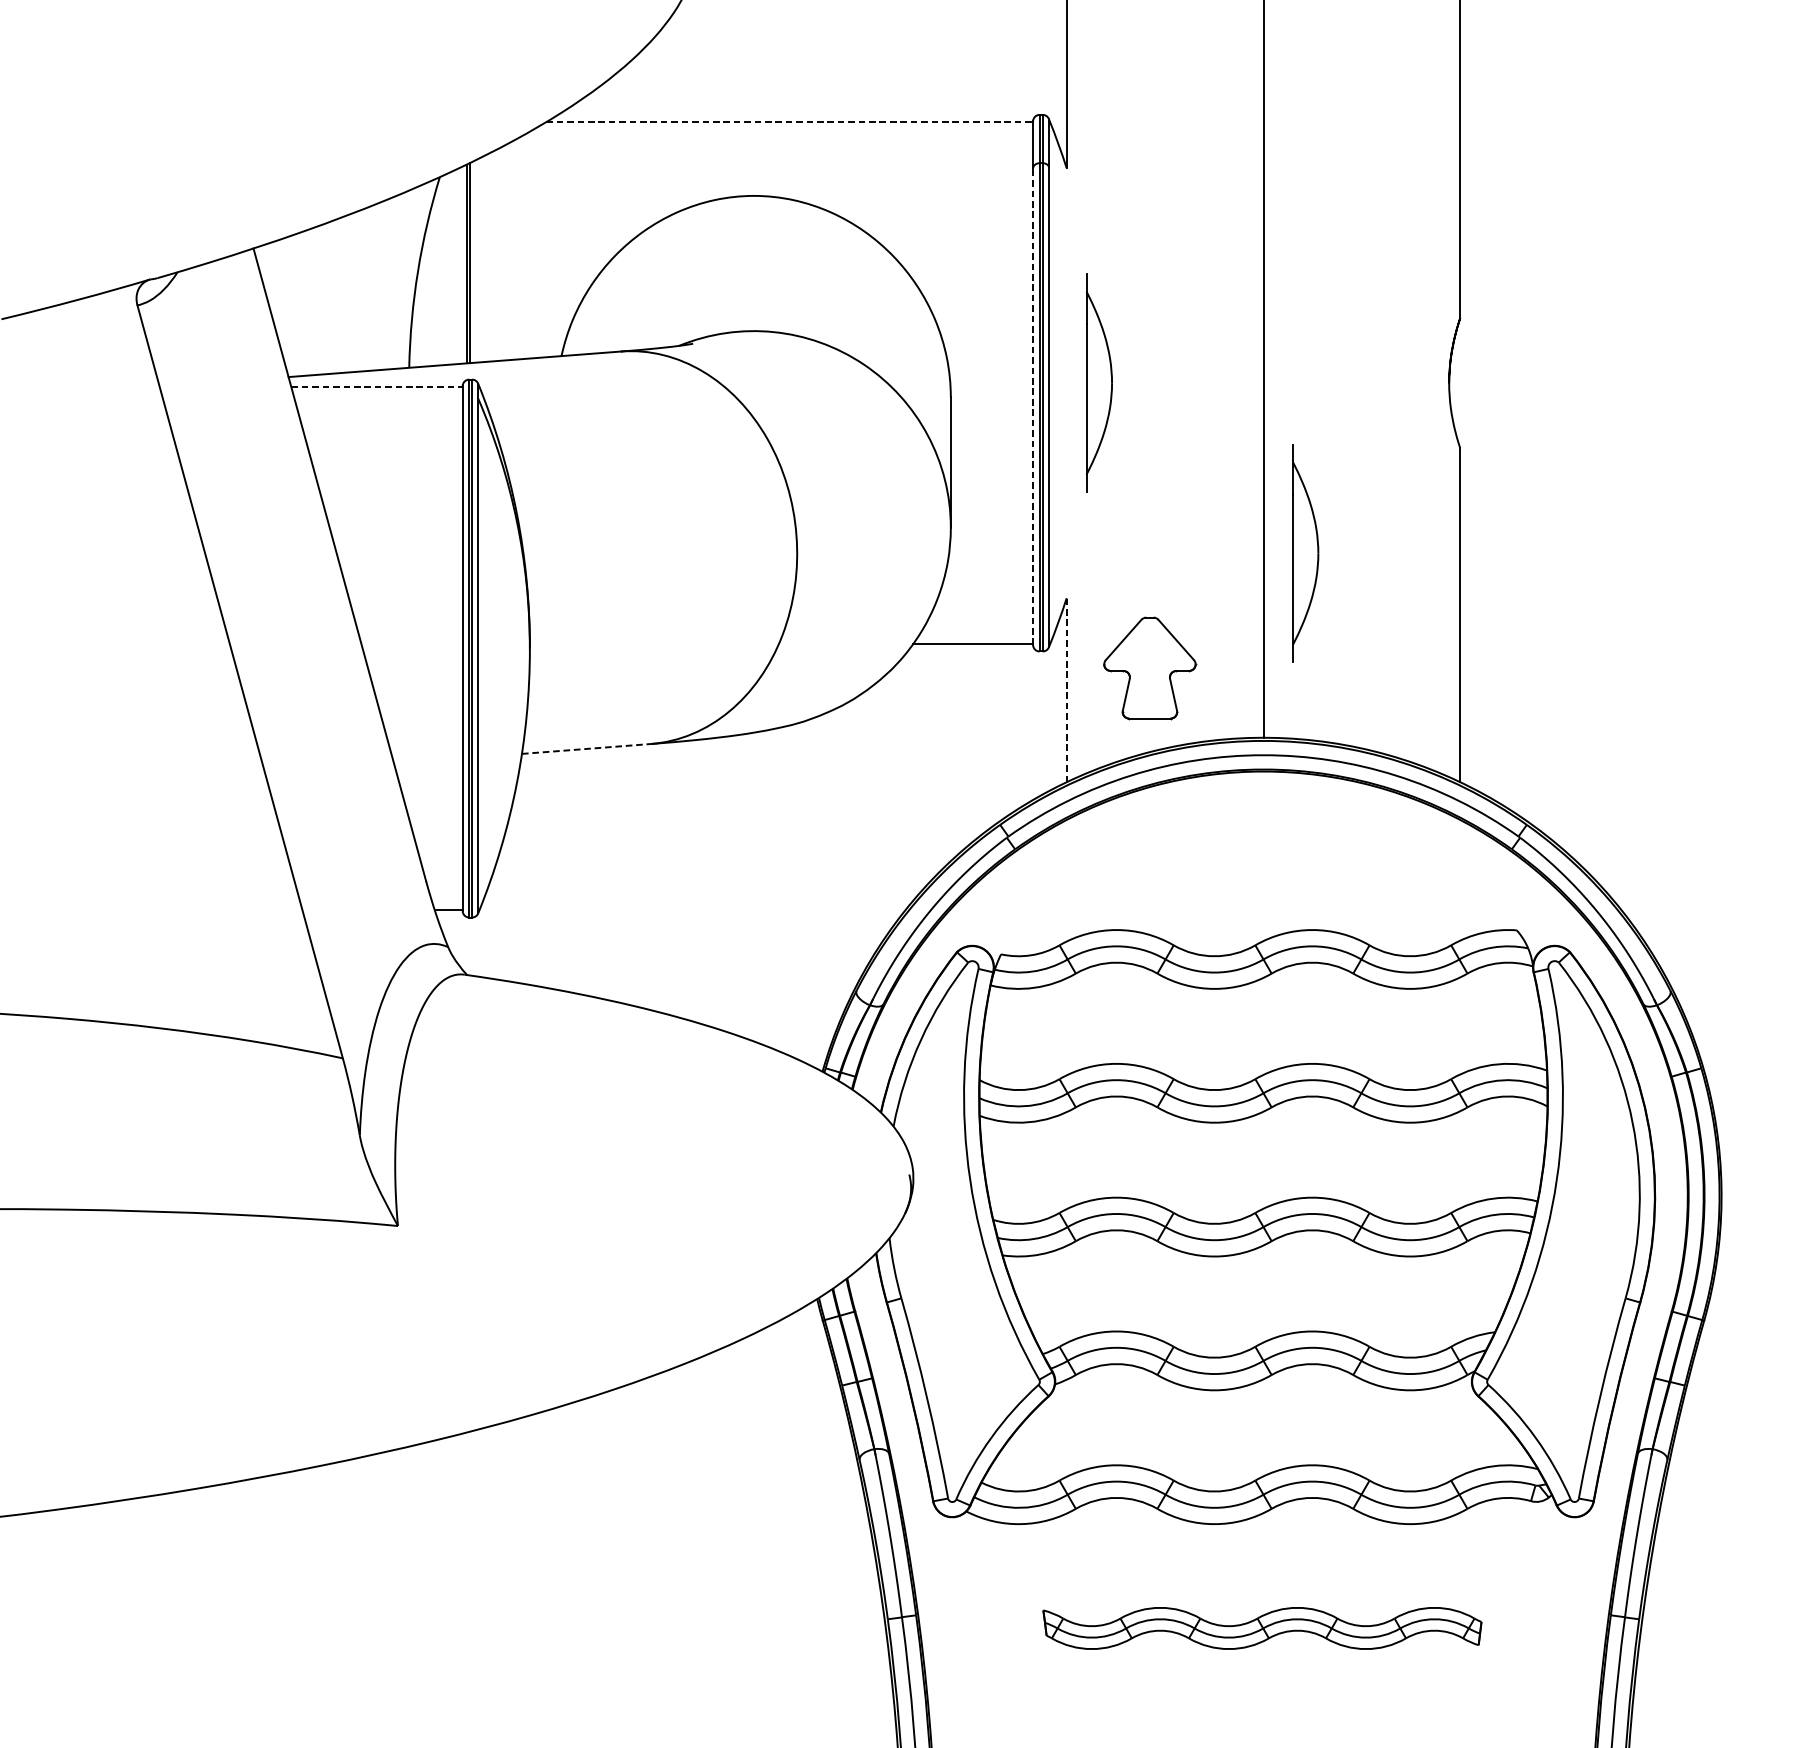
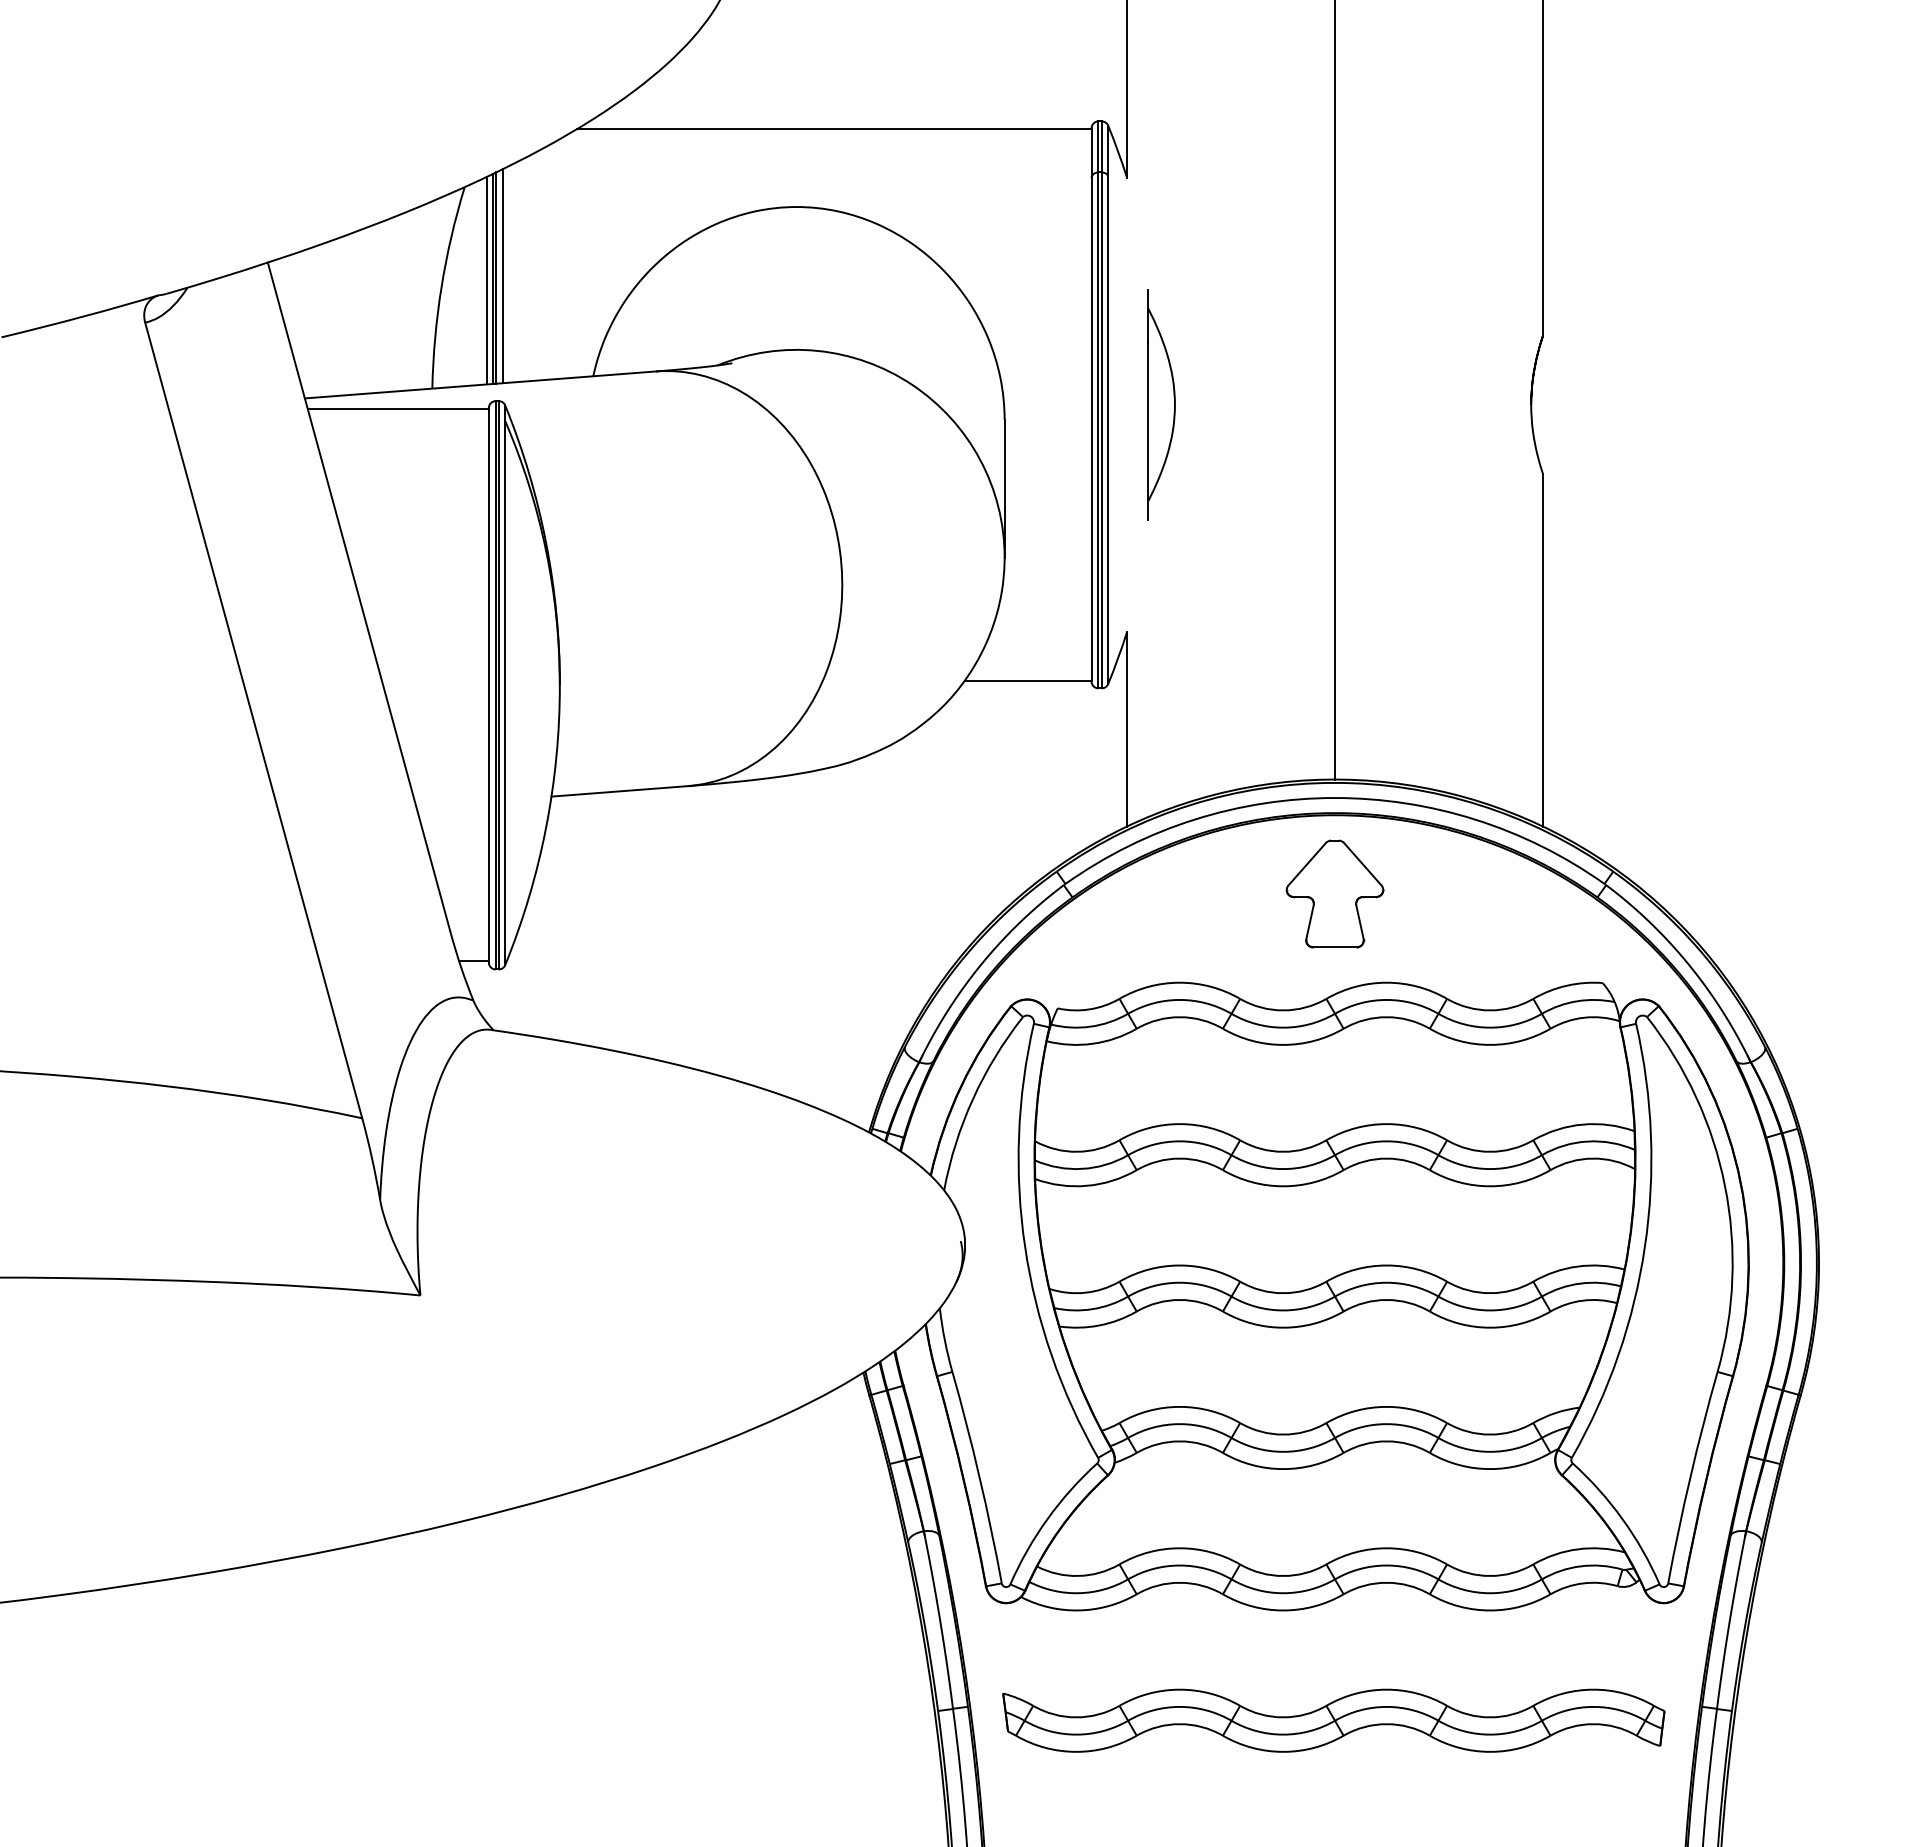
line: (789, 122) -> (834, 129), dashed -> solid
line: (476, 261) -> (503, 276), added
line: (460, 265) -> (486, 280), added
line: (377, 387) -> (398, 409), dashed -> solid
line: (1033, 406) -> (1091, 429), dashed -> solid
part: (1305, 553) -> (1379, 584), removed
part: (1149, 667) -> (1334, 893), moved
line: (1067, 689) -> (1127, 728), dashed -> solid
line: (587, 749) -> (620, 791), dashed -> solid
part: (1262, 1628) -> (1333, 1720), size x1.43

